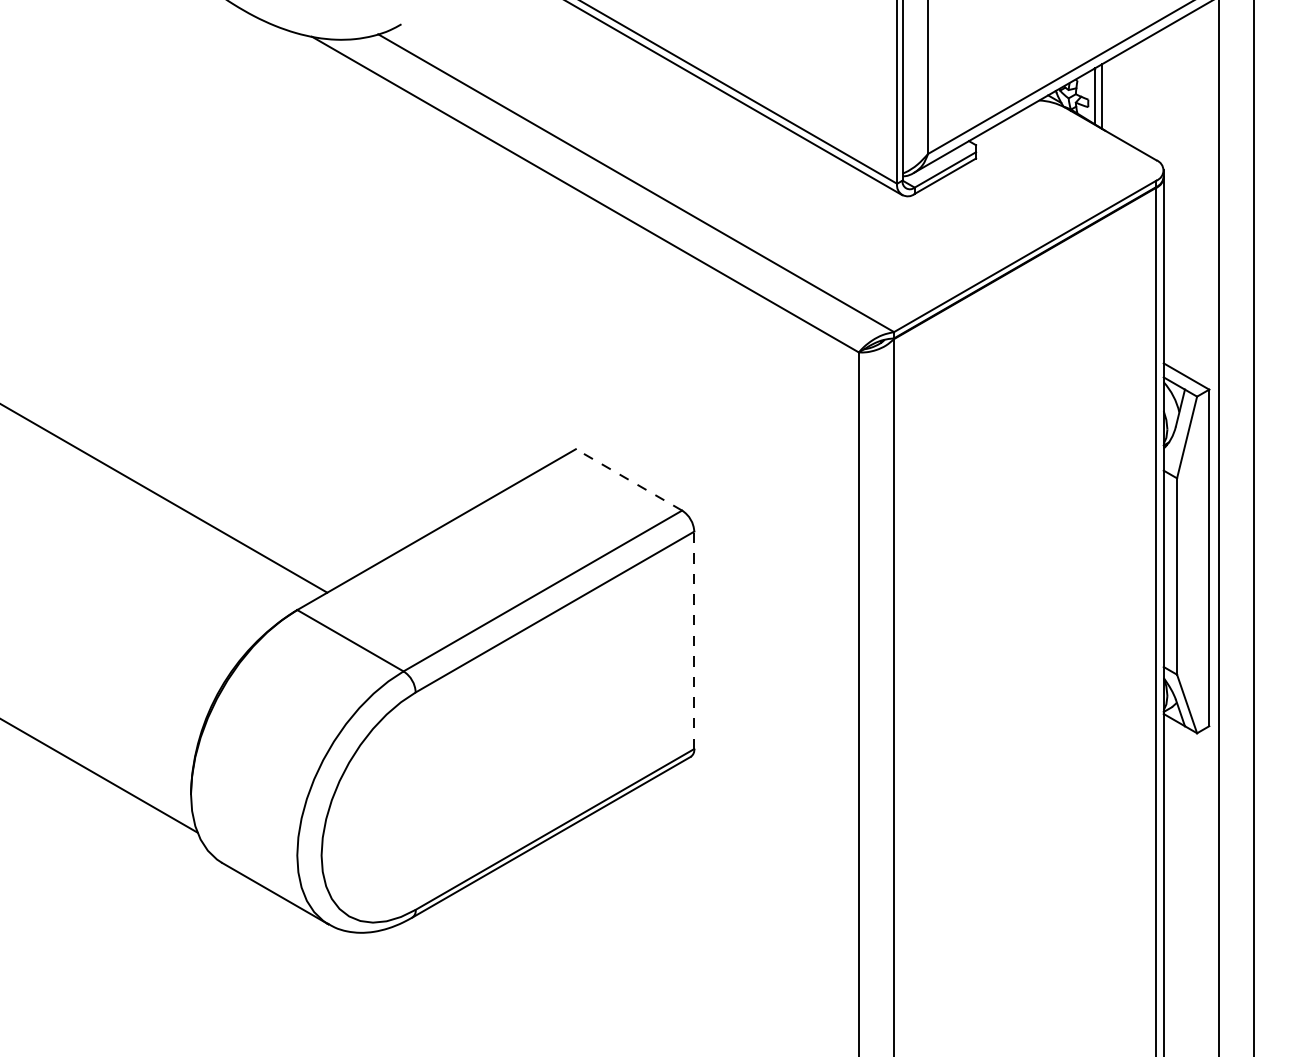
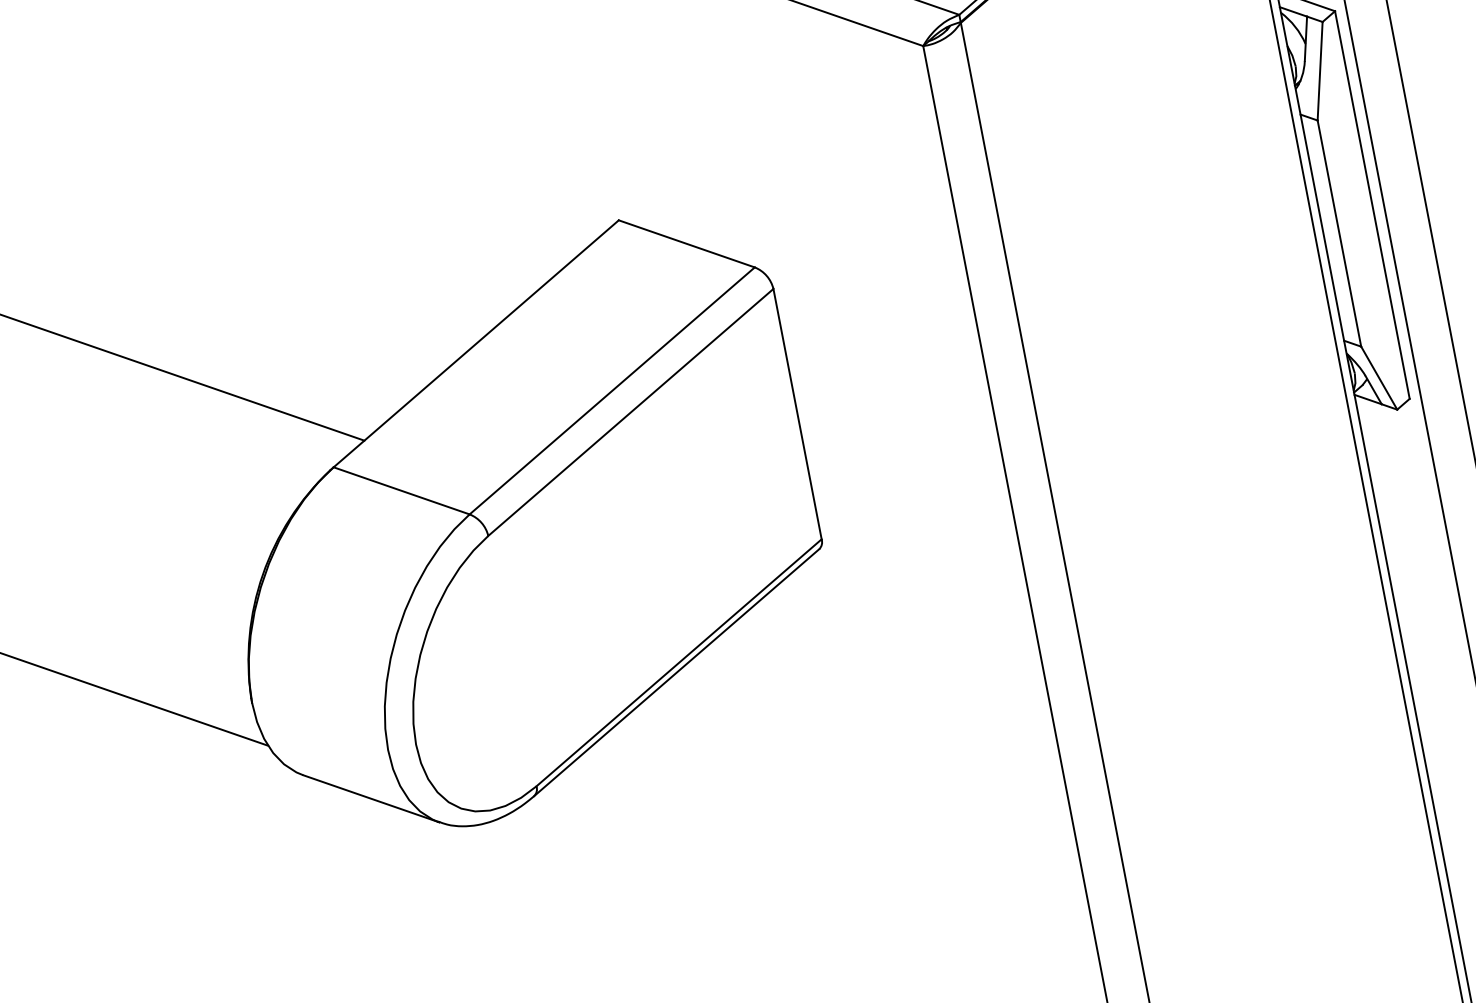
line: (628, 479) -> (686, 243), dashed -> solid
line: (694, 640) -> (797, 414), dashed -> solid

